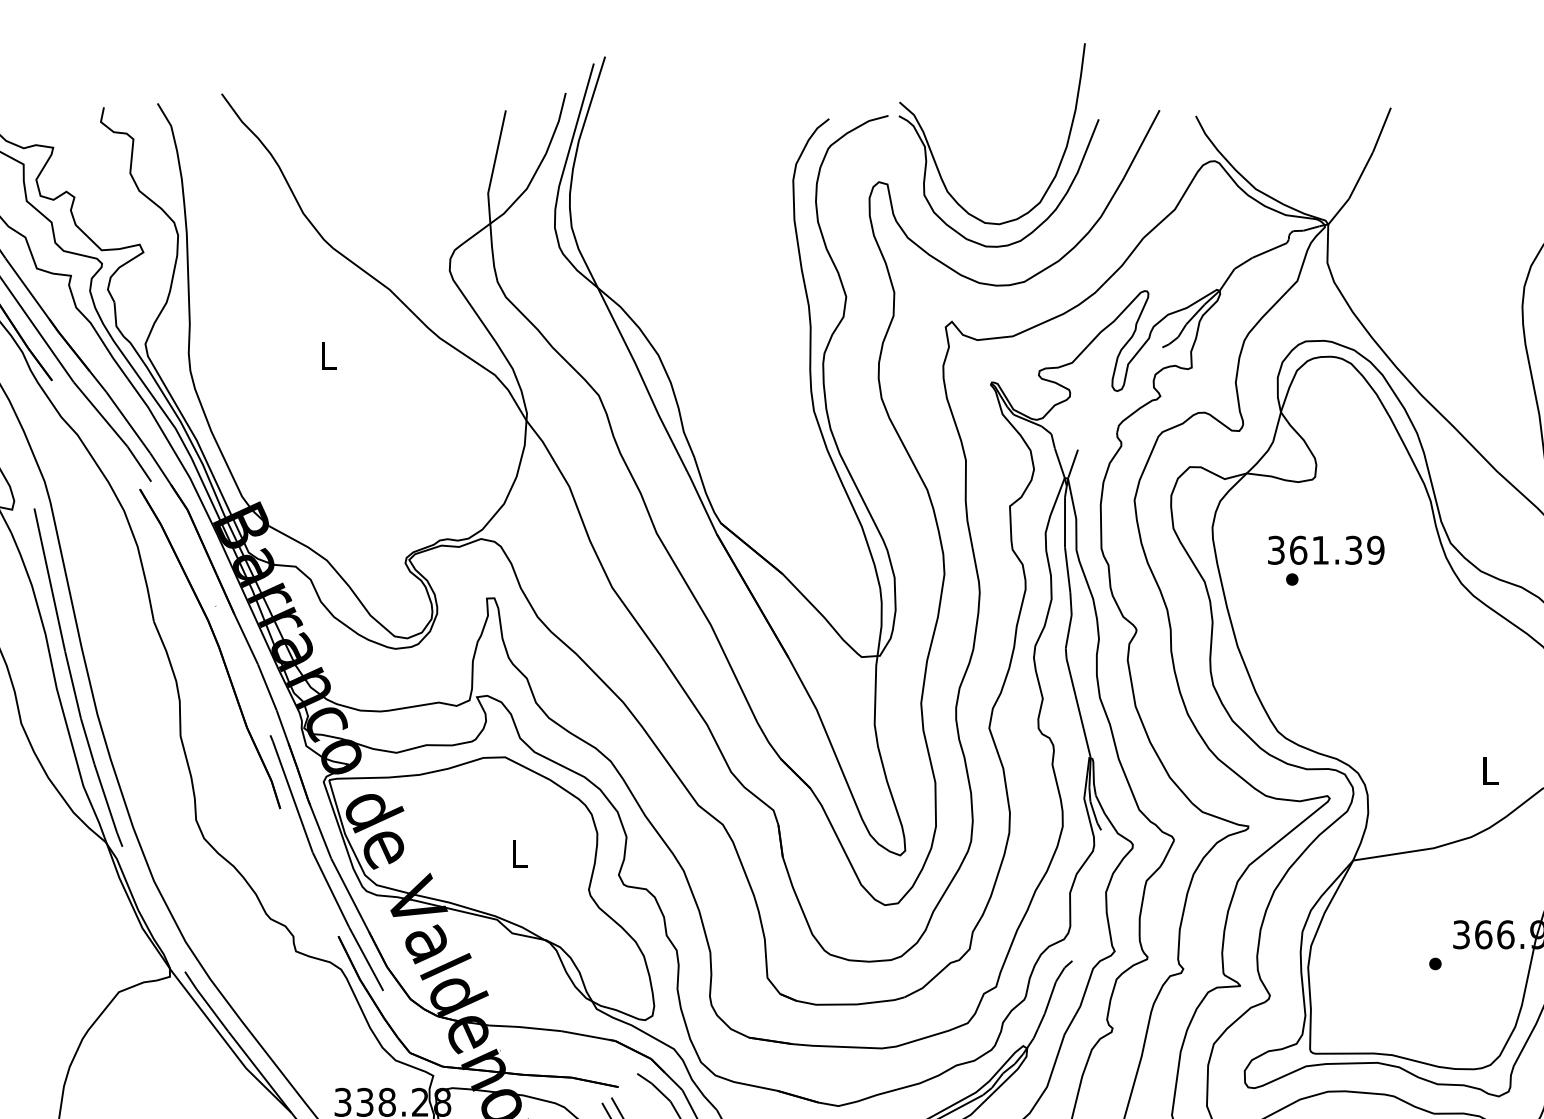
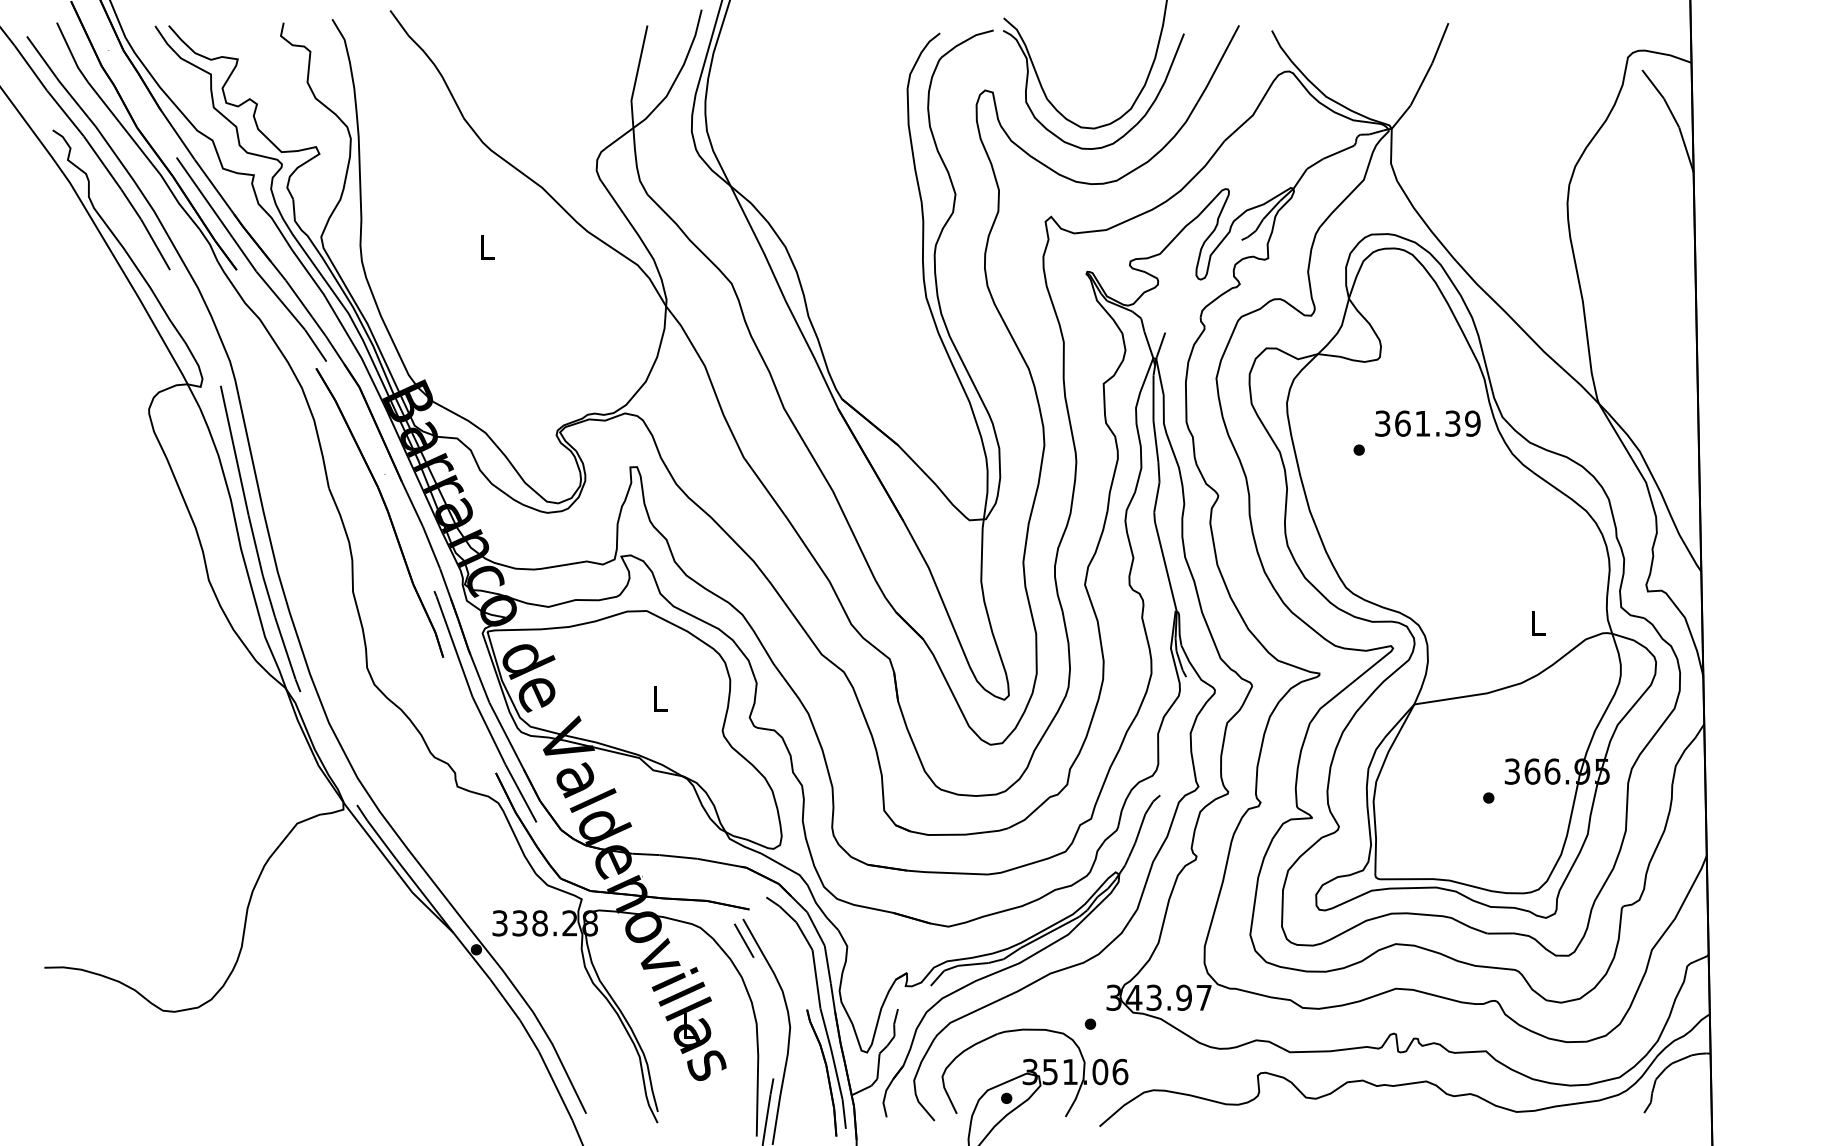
text: (1325, 550) -> (1427, 423), moved

